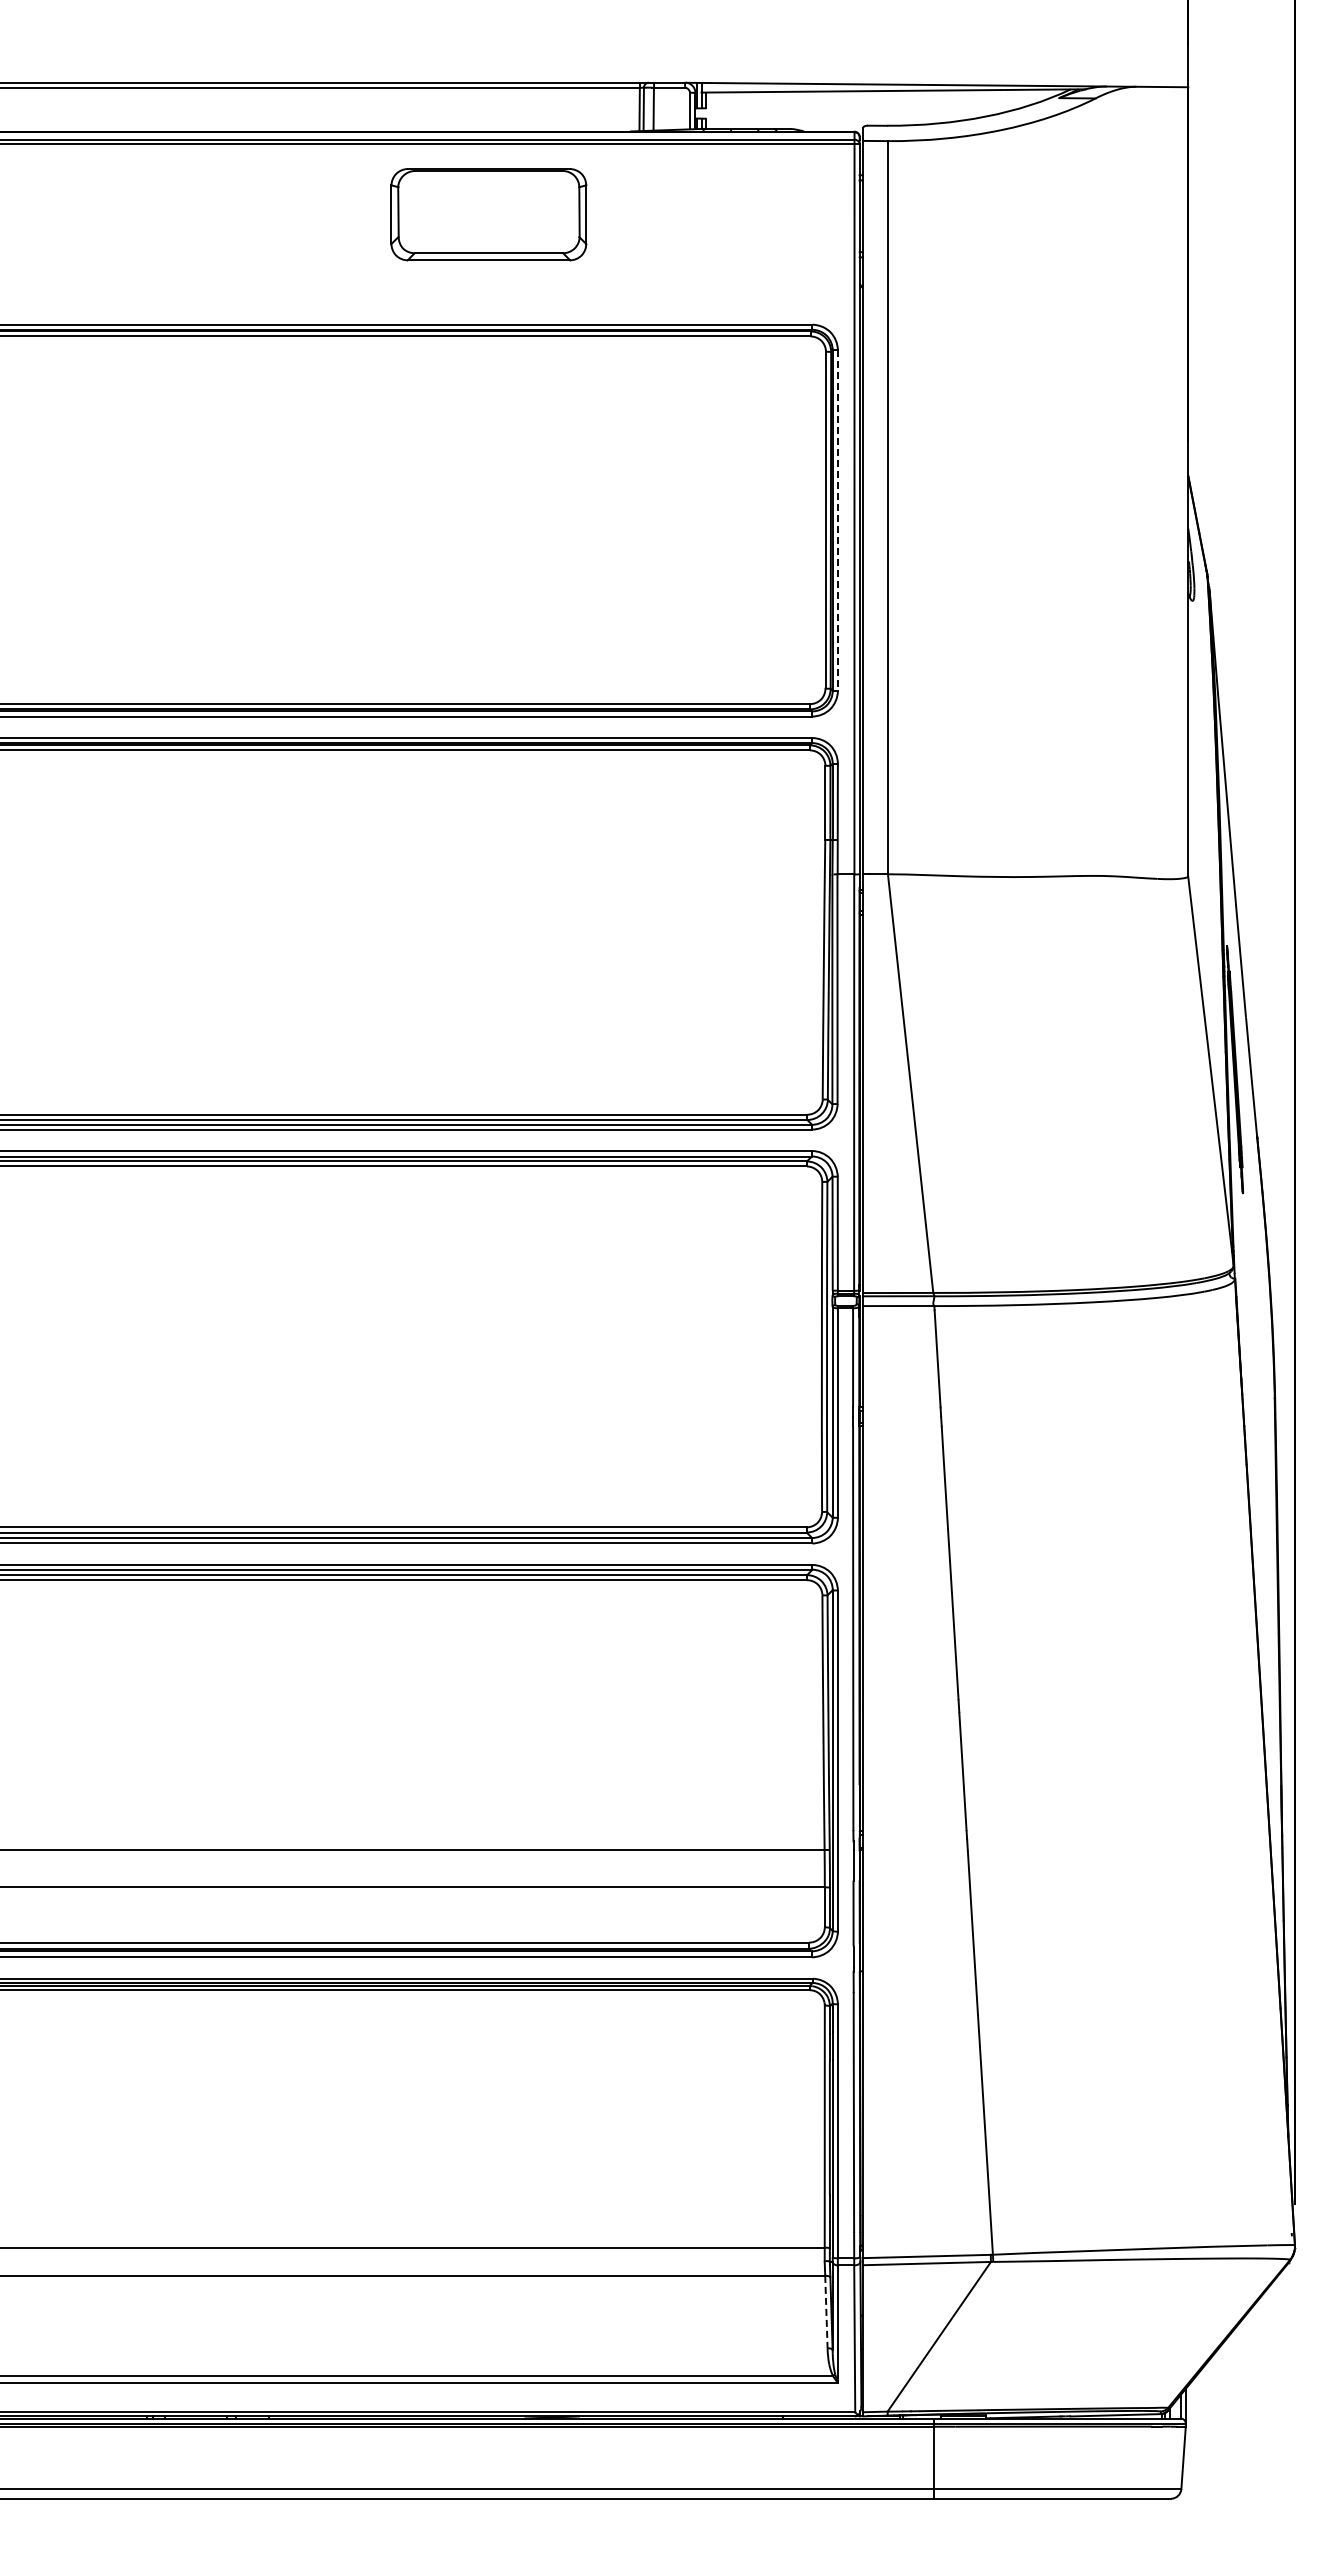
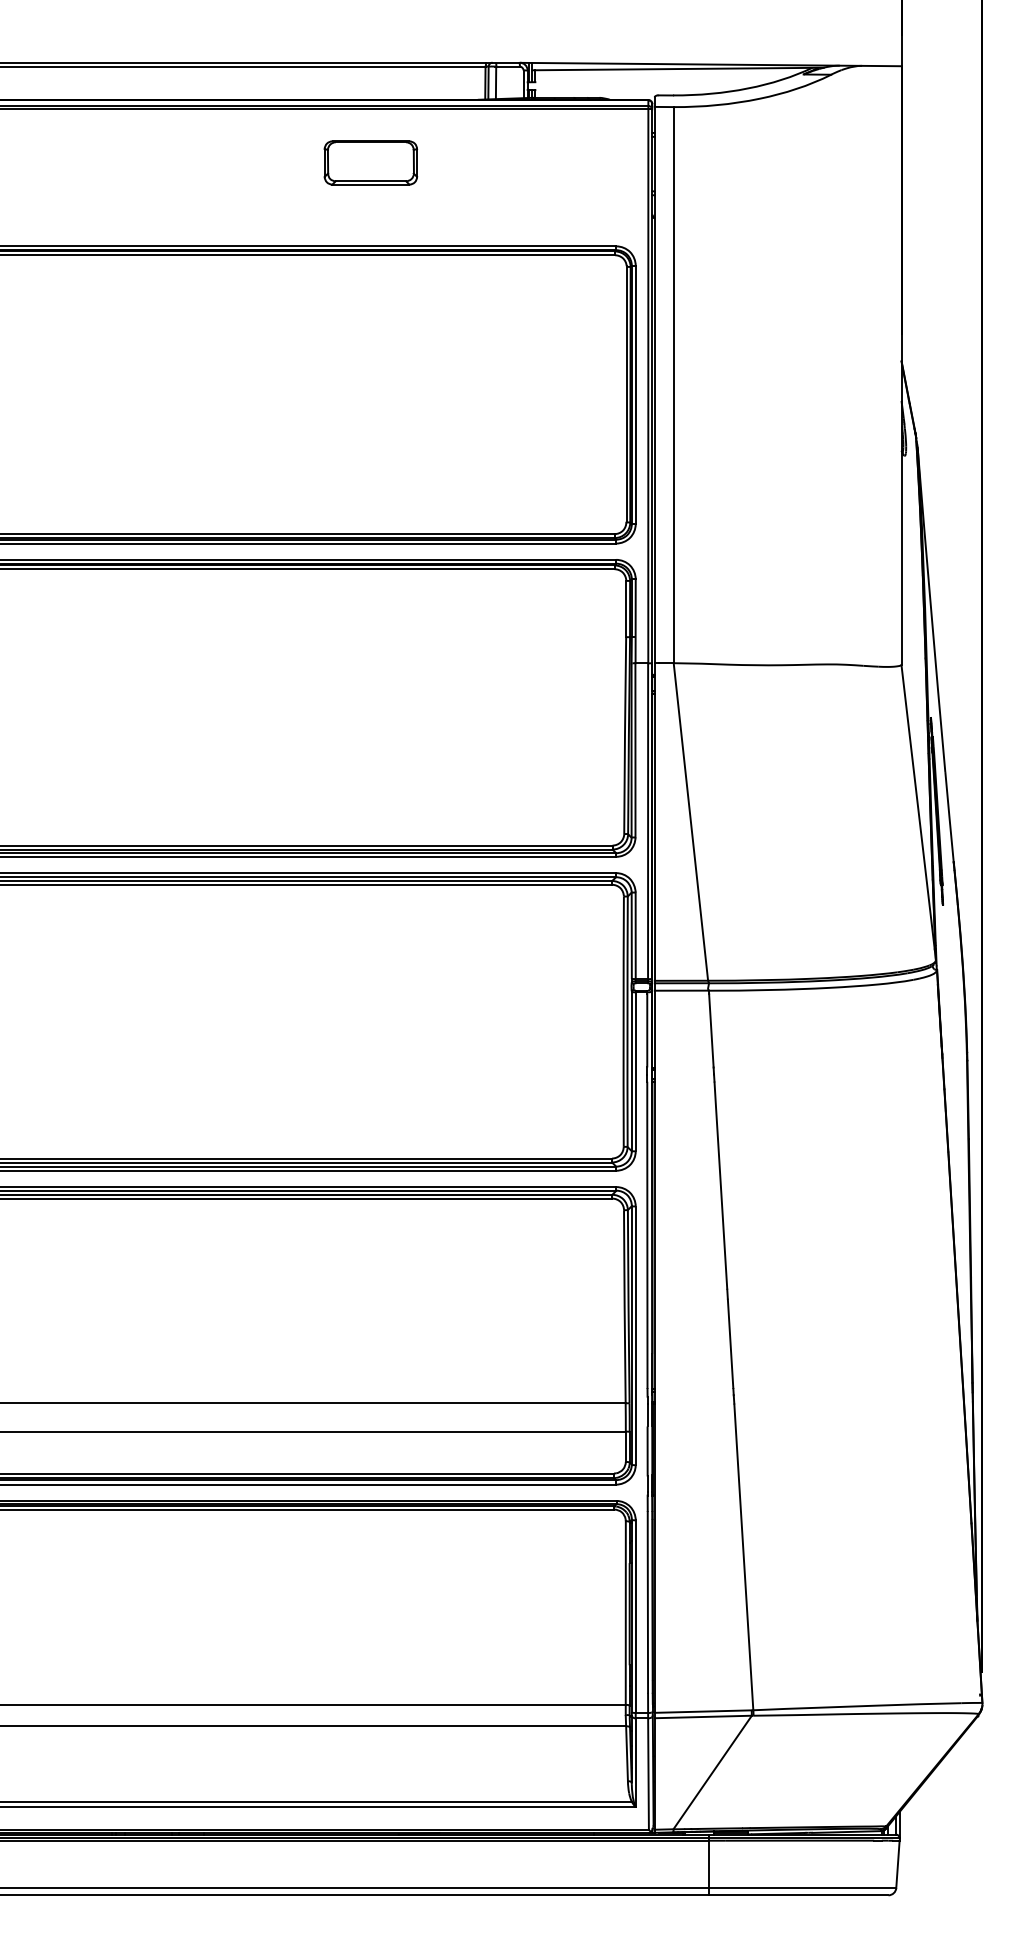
part: (488, 214) -> (370, 162), size x0.62
line: (837, 521) -> (635, 395), dashed -> solid
line: (826, 2312) -> (627, 1754), dashed -> solid

